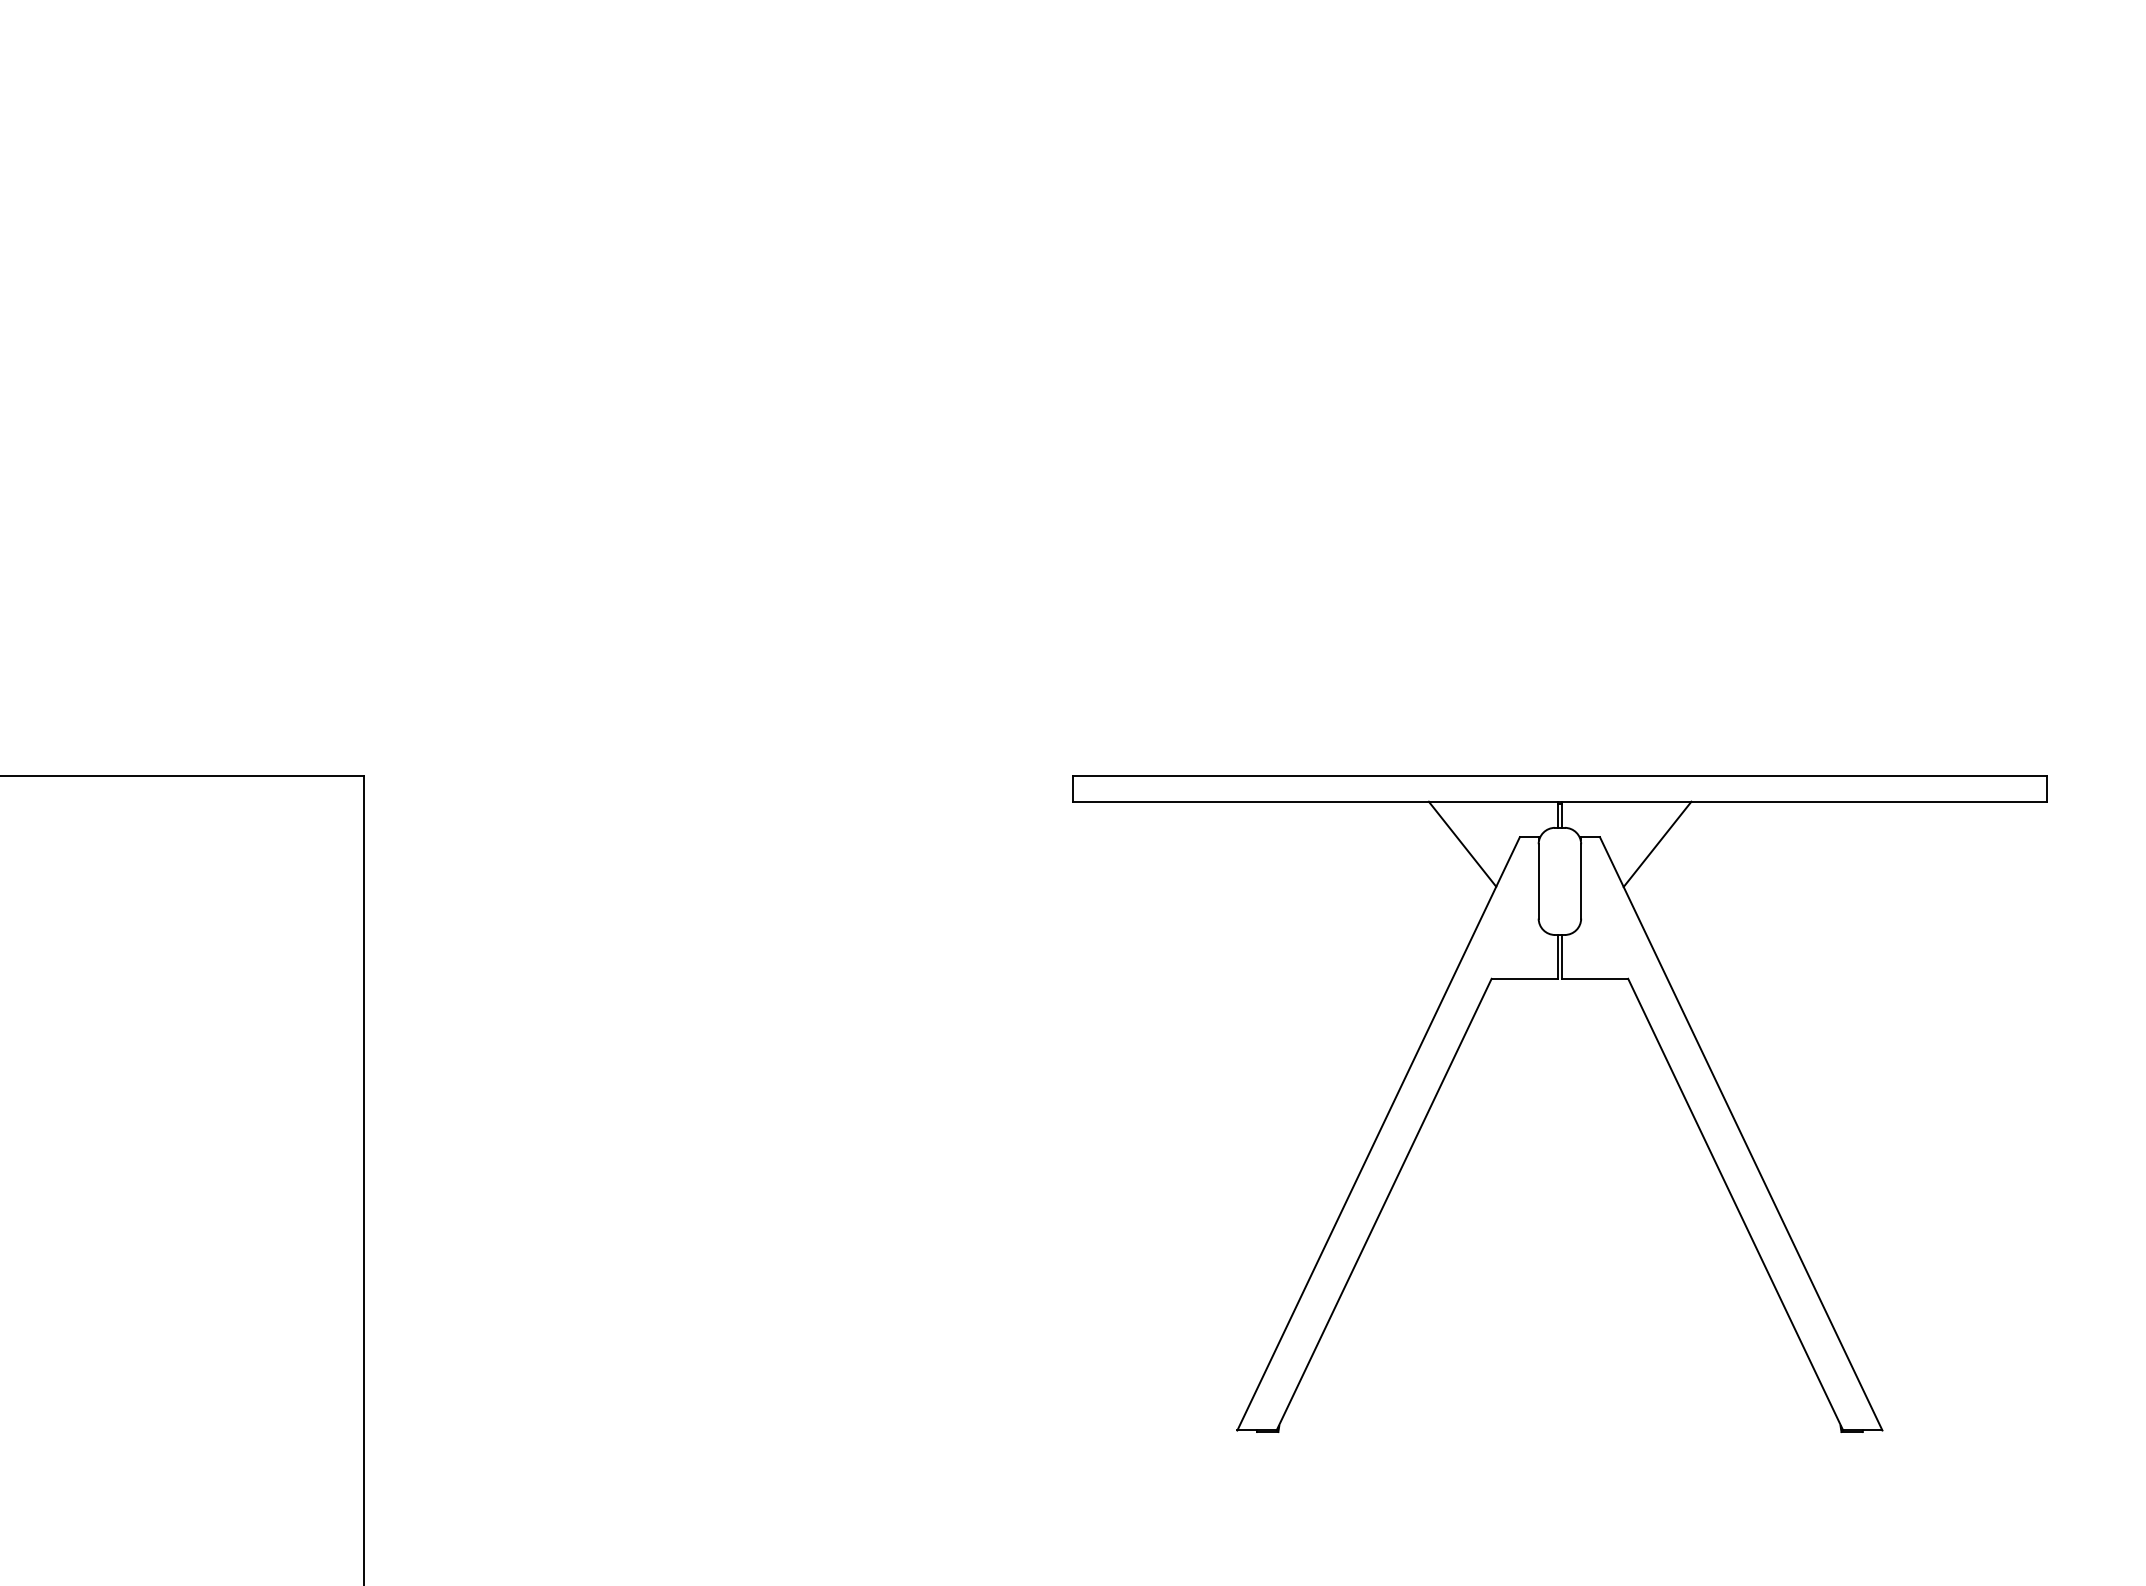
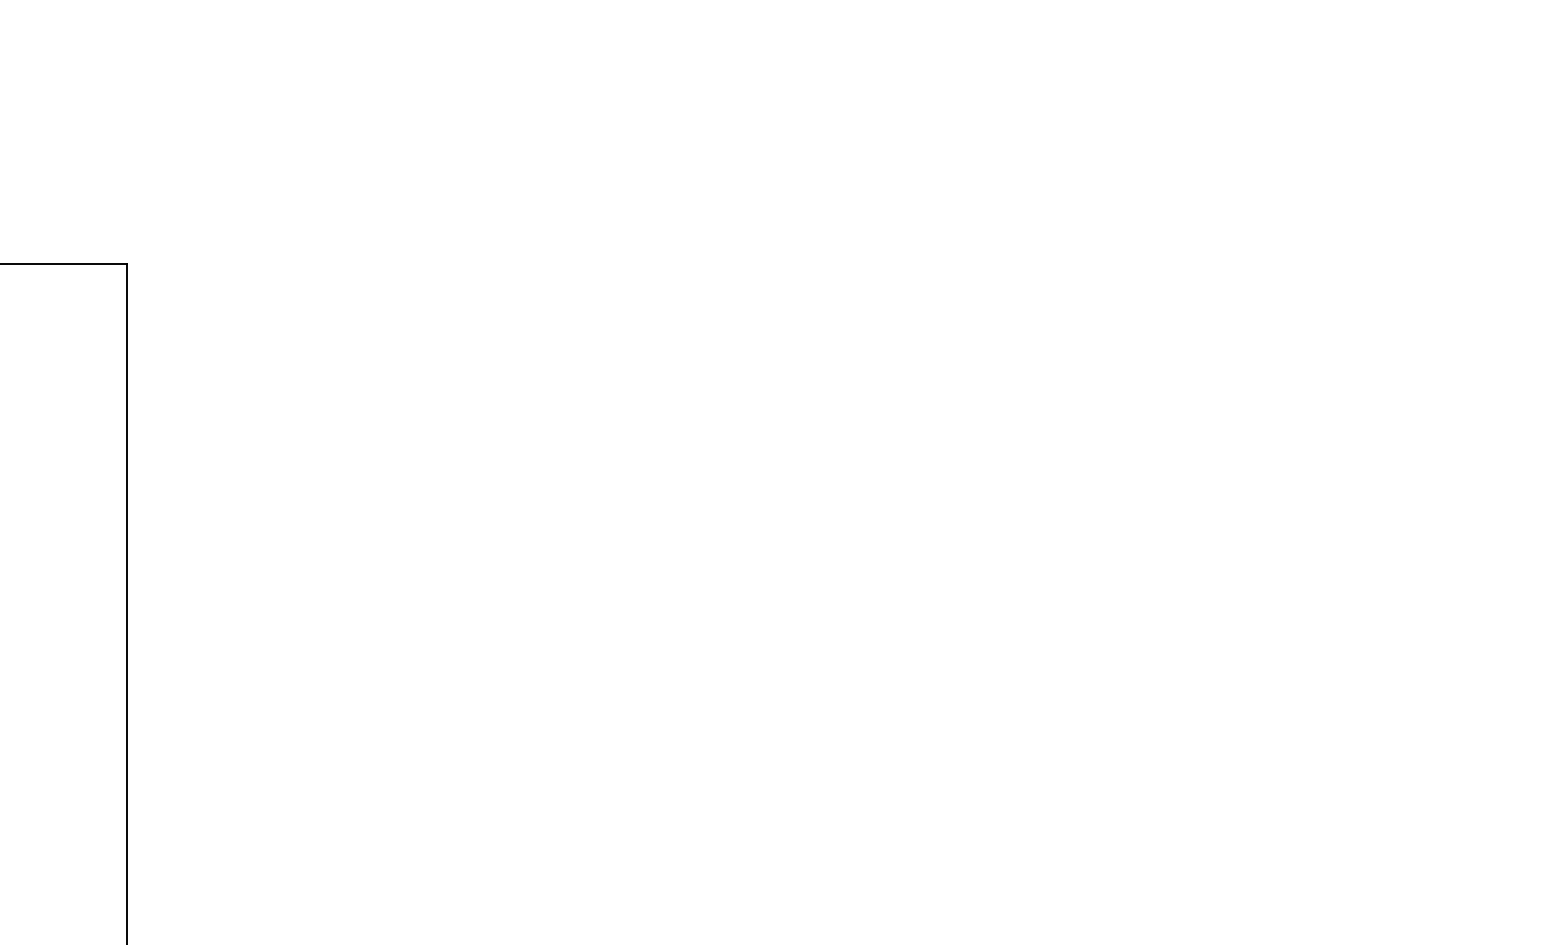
part: (1457, 1053) -> (945, 472), removed

